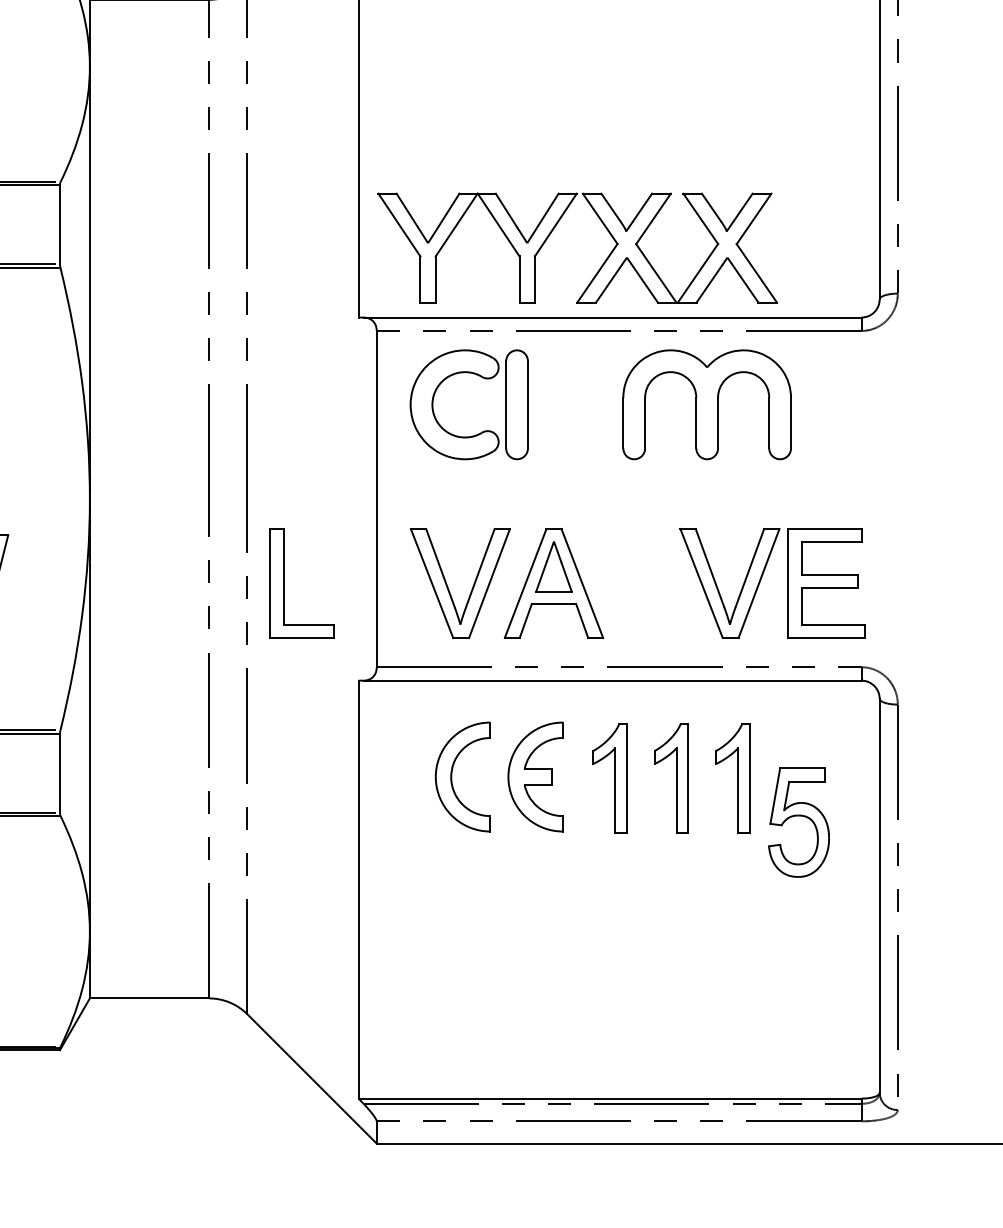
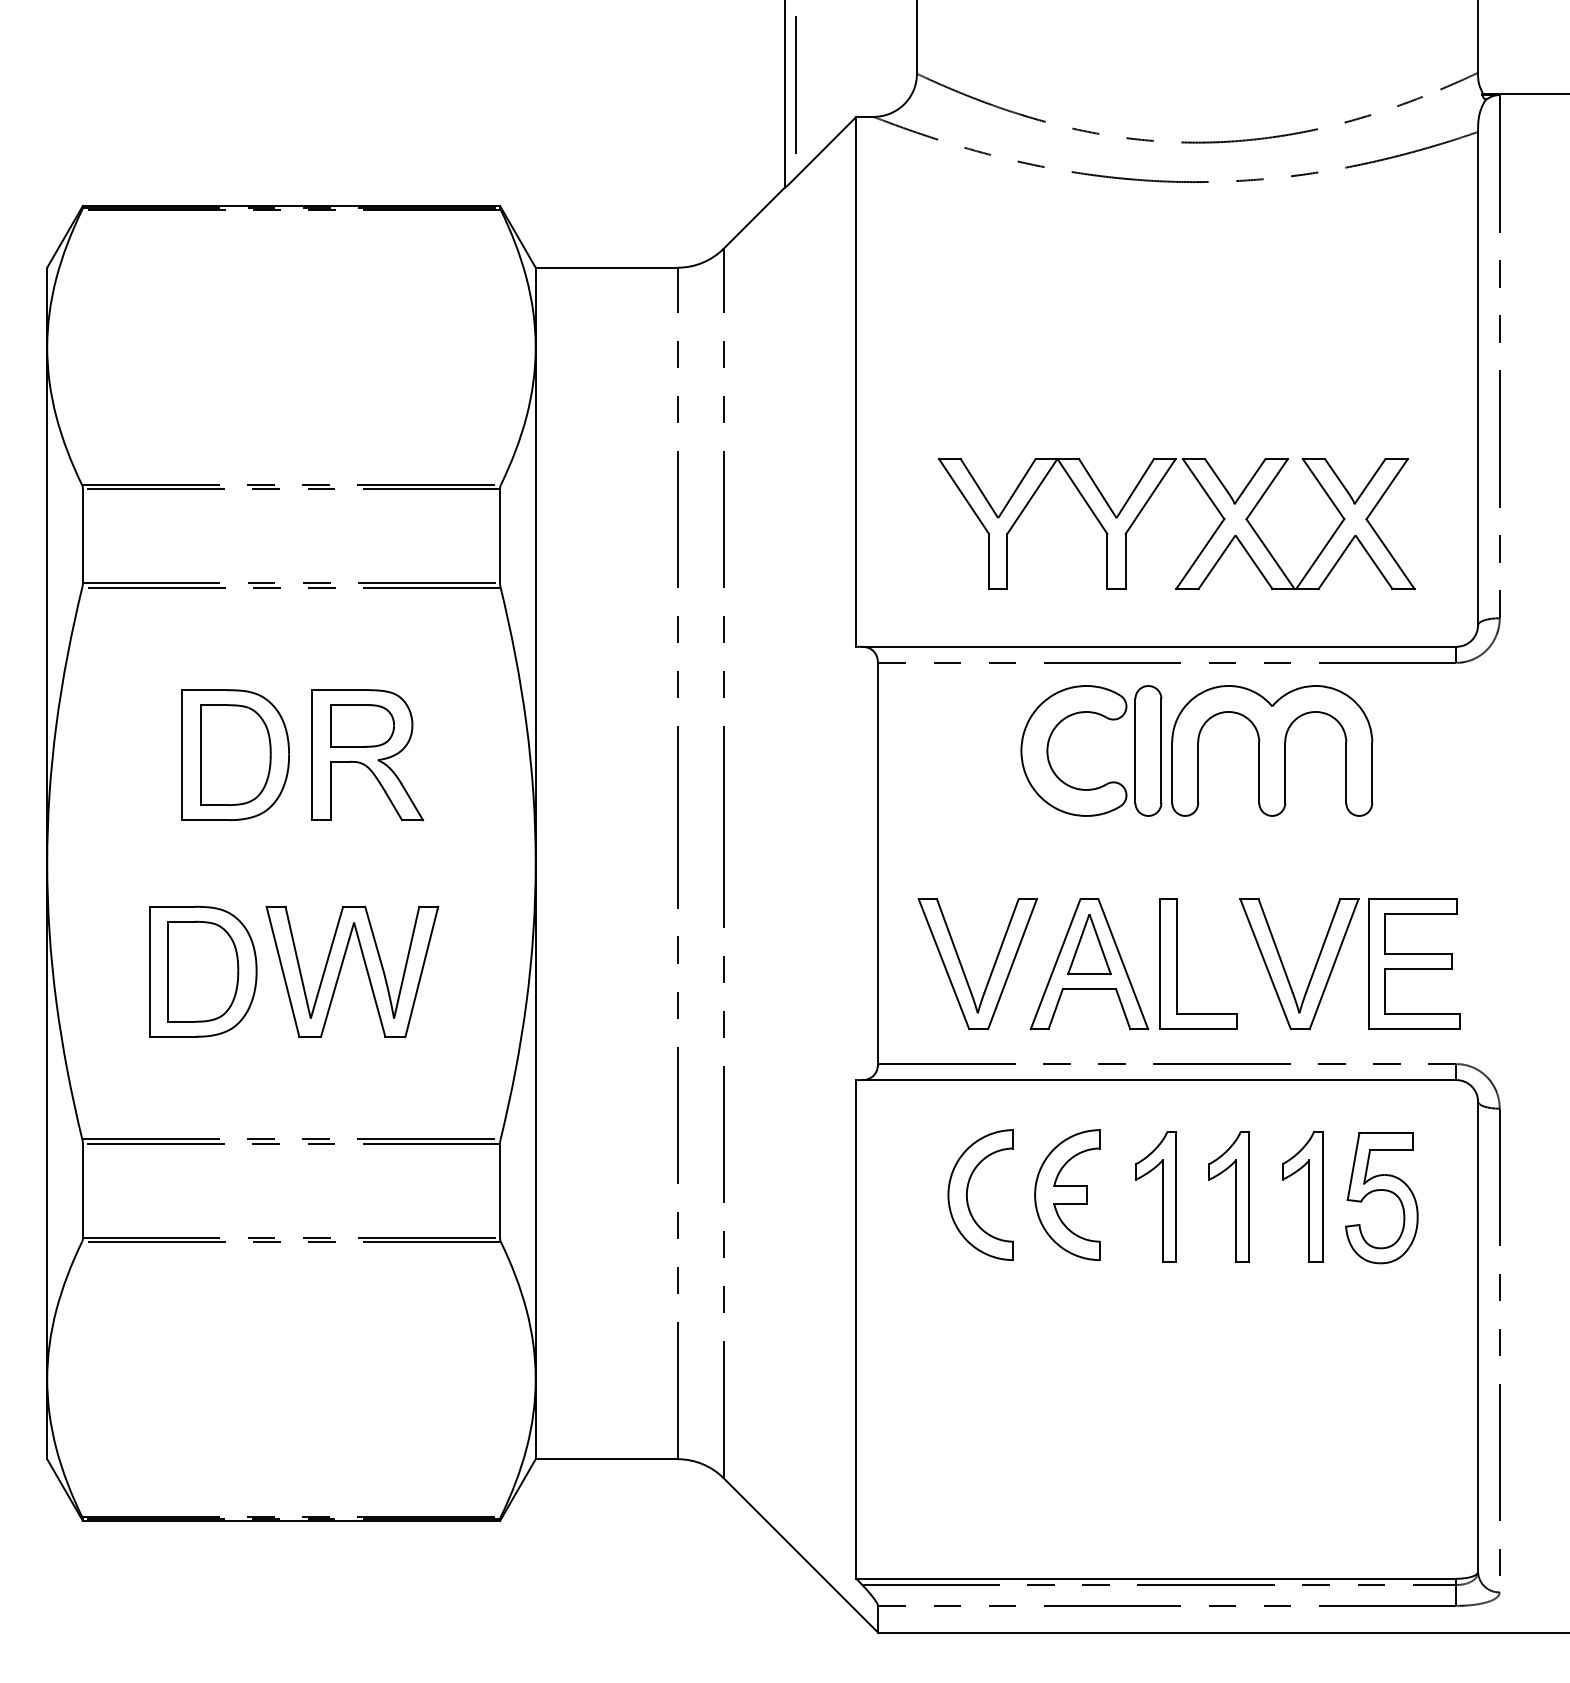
part: (553, 230) -> (1147, 503), moved
part: (482, 378) -> (1107, 719), moved
part: (284, 582) -> (1177, 963), moved
part: (801, 816) -> (1384, 1191), moved

